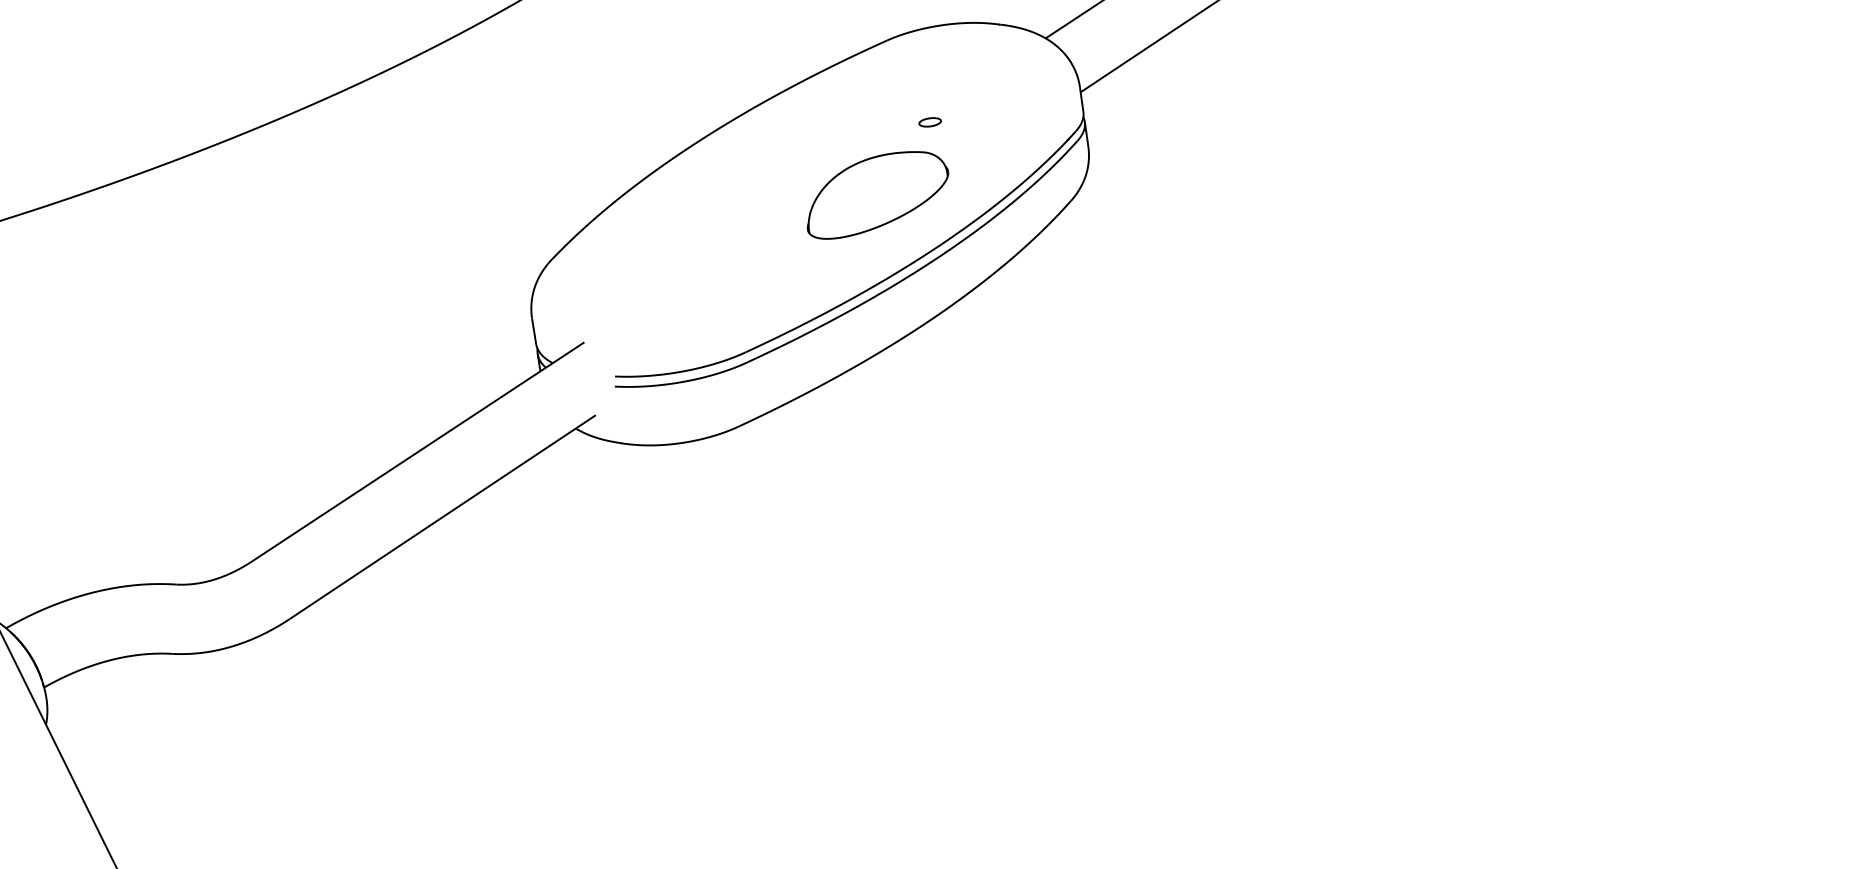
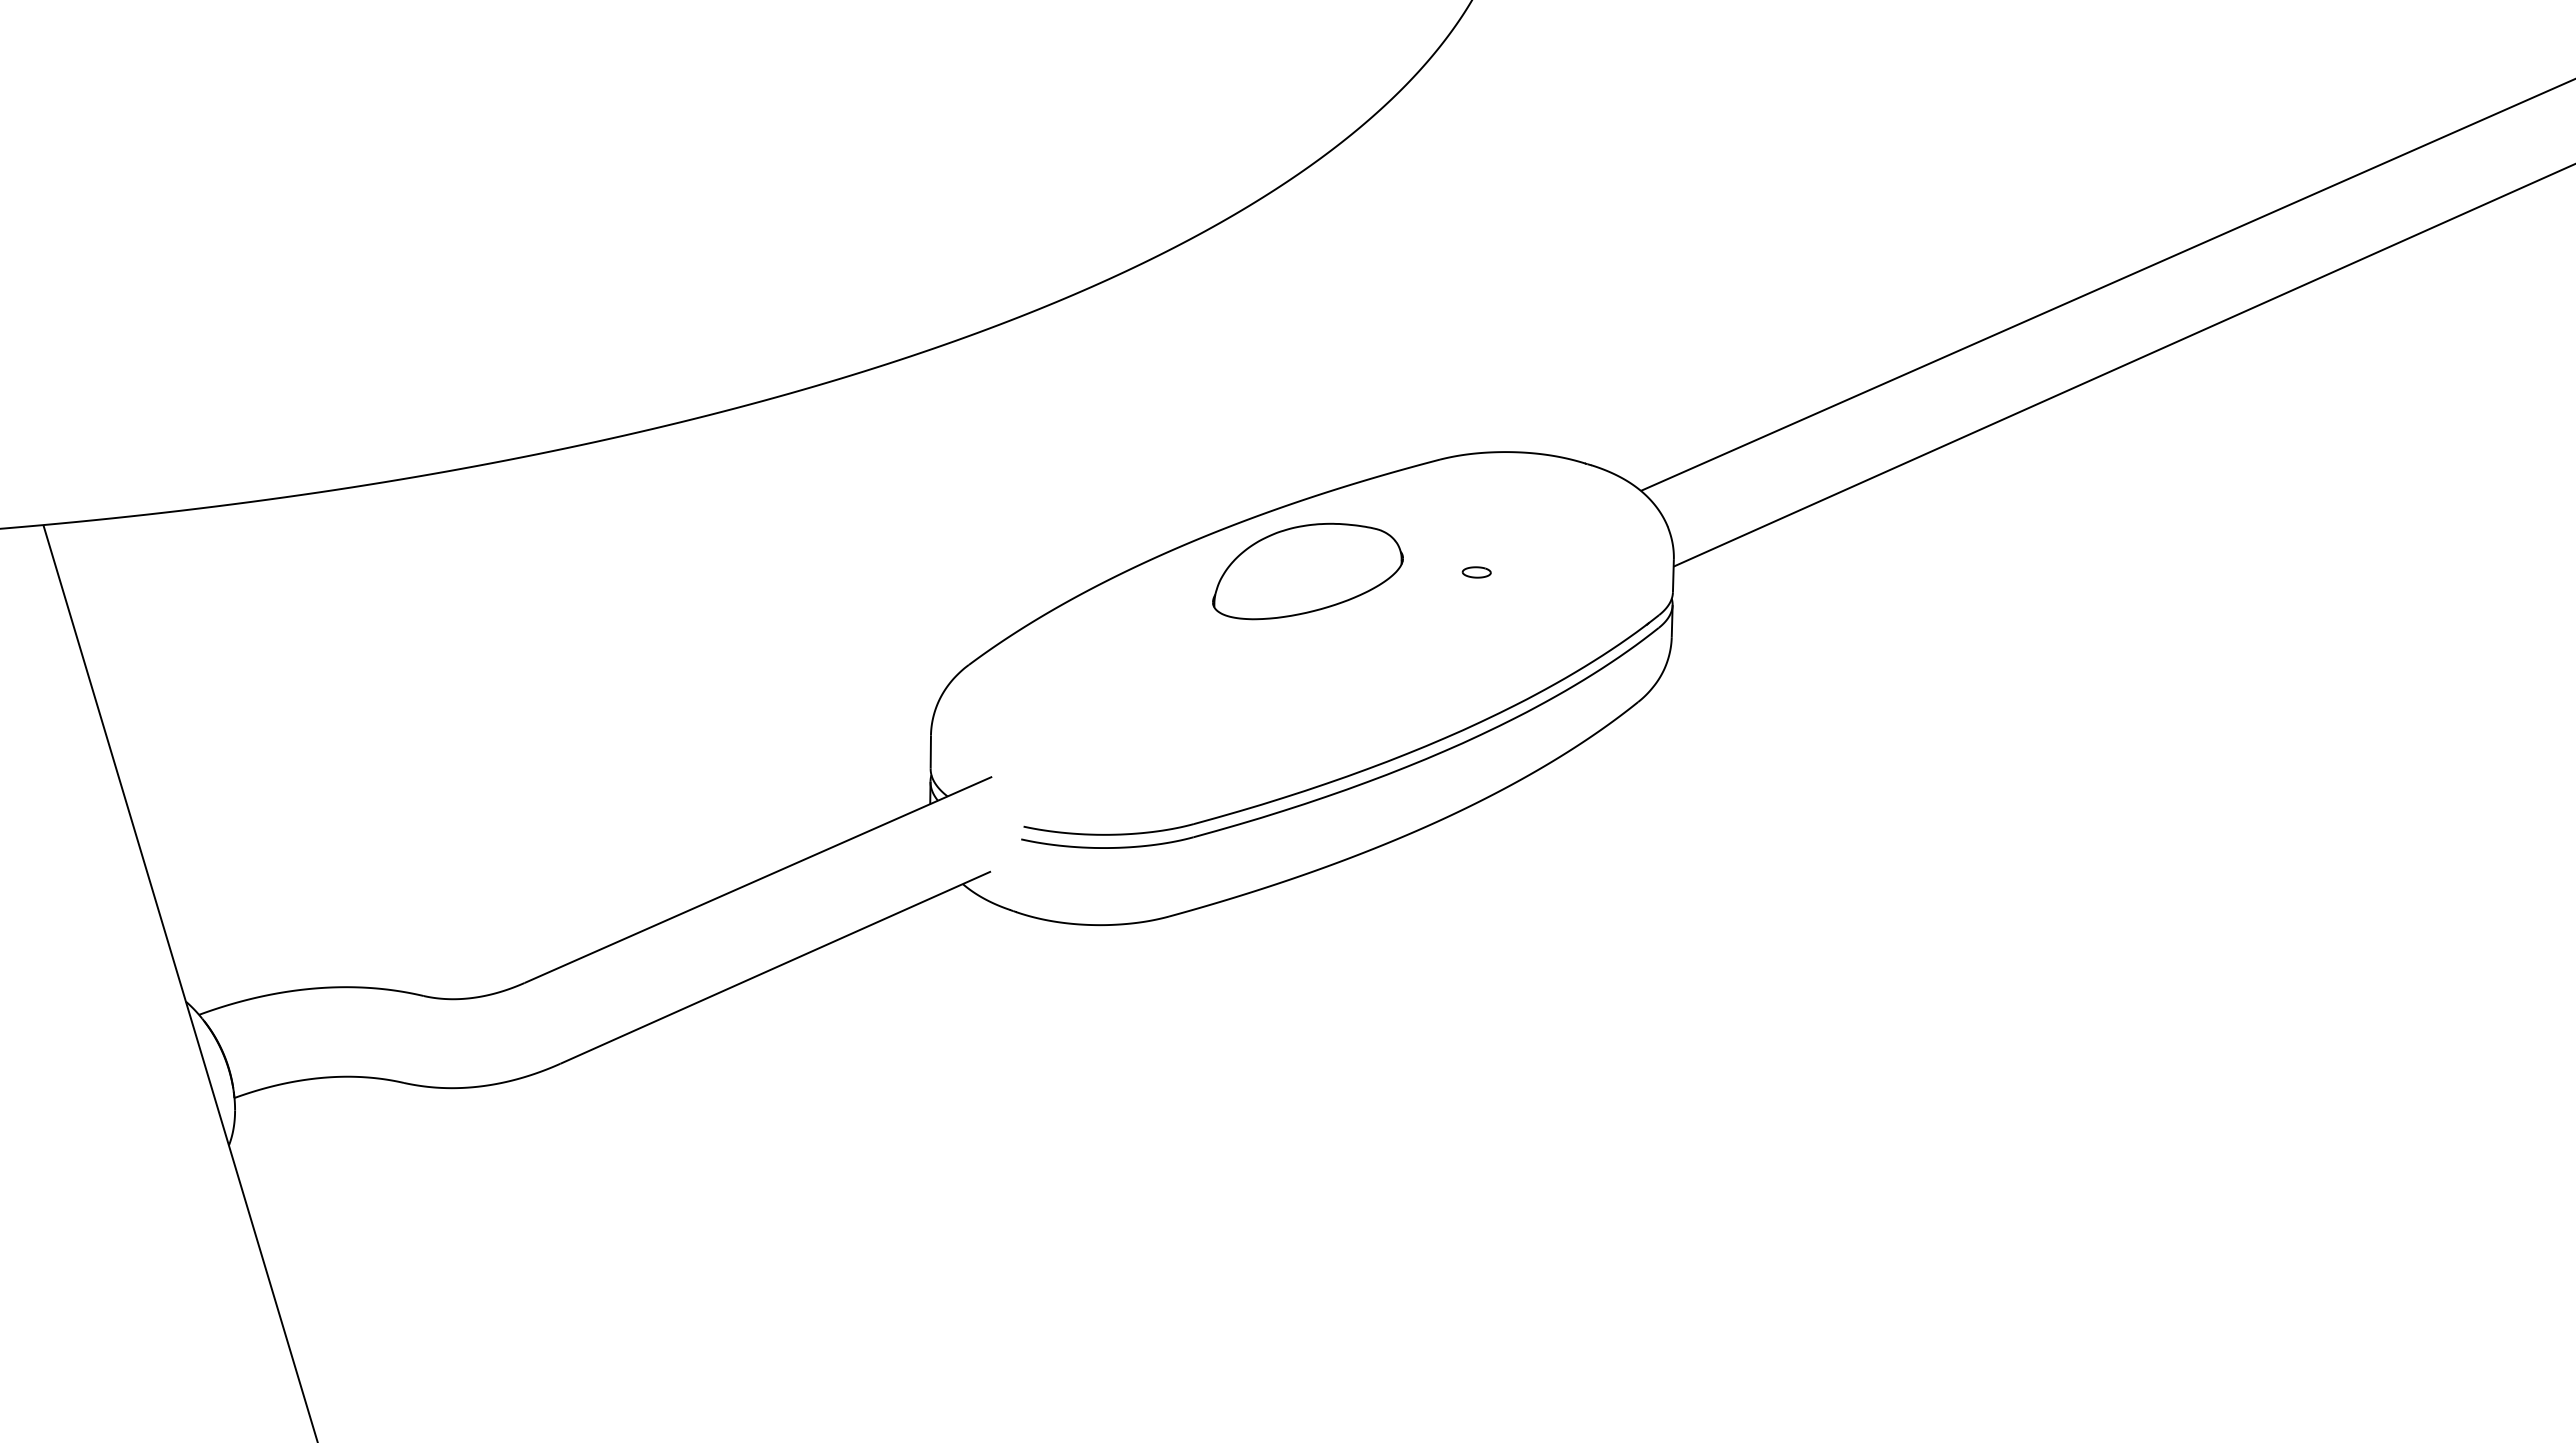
part: (876, 193) -> (1307, 571), moved

